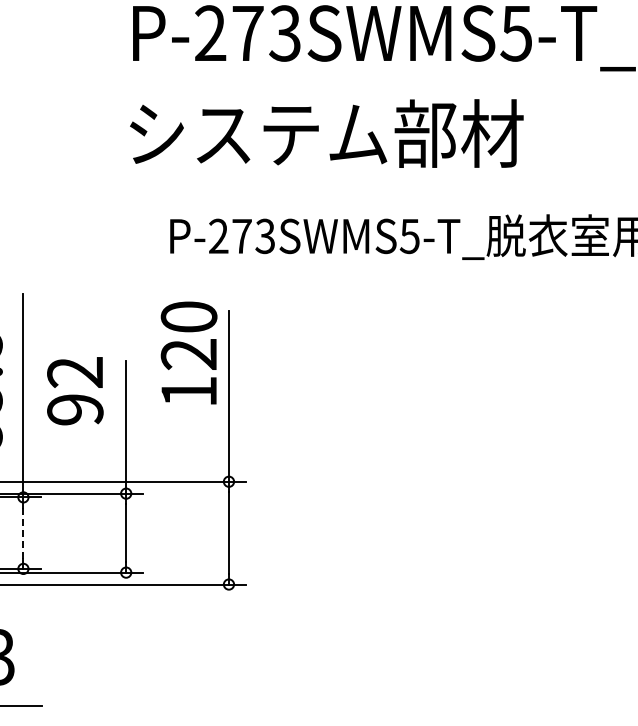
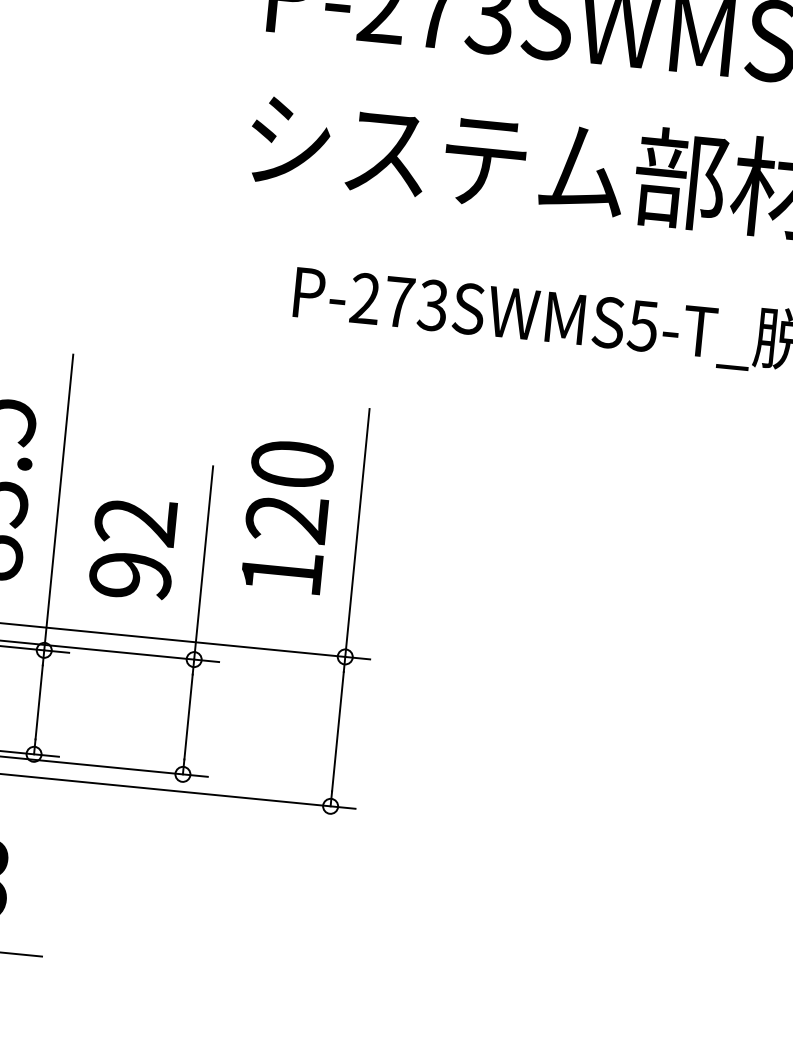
text: (188, 352) -> (286, 515), moved
text: (75, 391) -> (133, 549), moved
line: (23, 532) -> (39, 701), dashed -> solid

